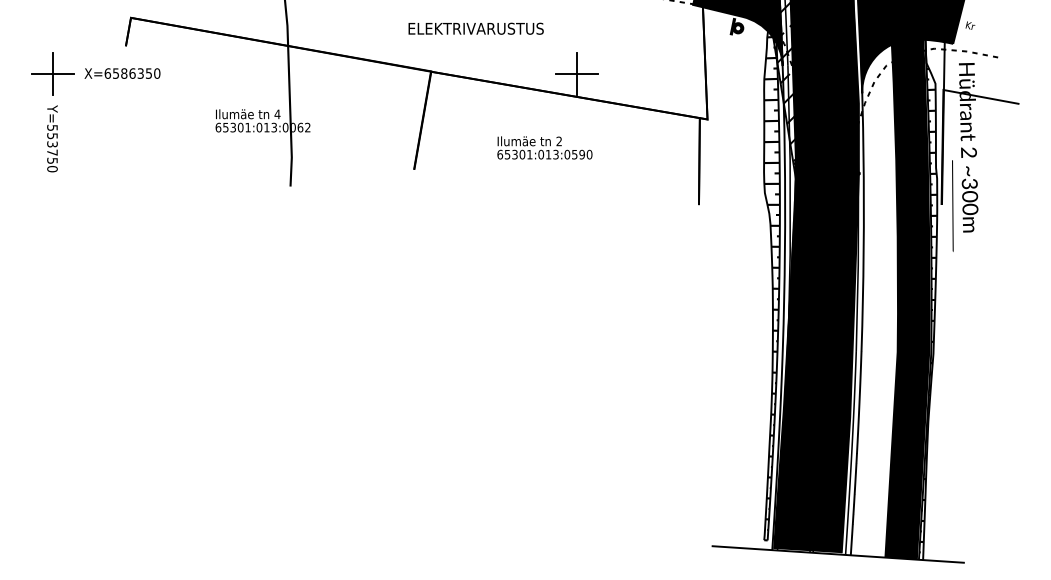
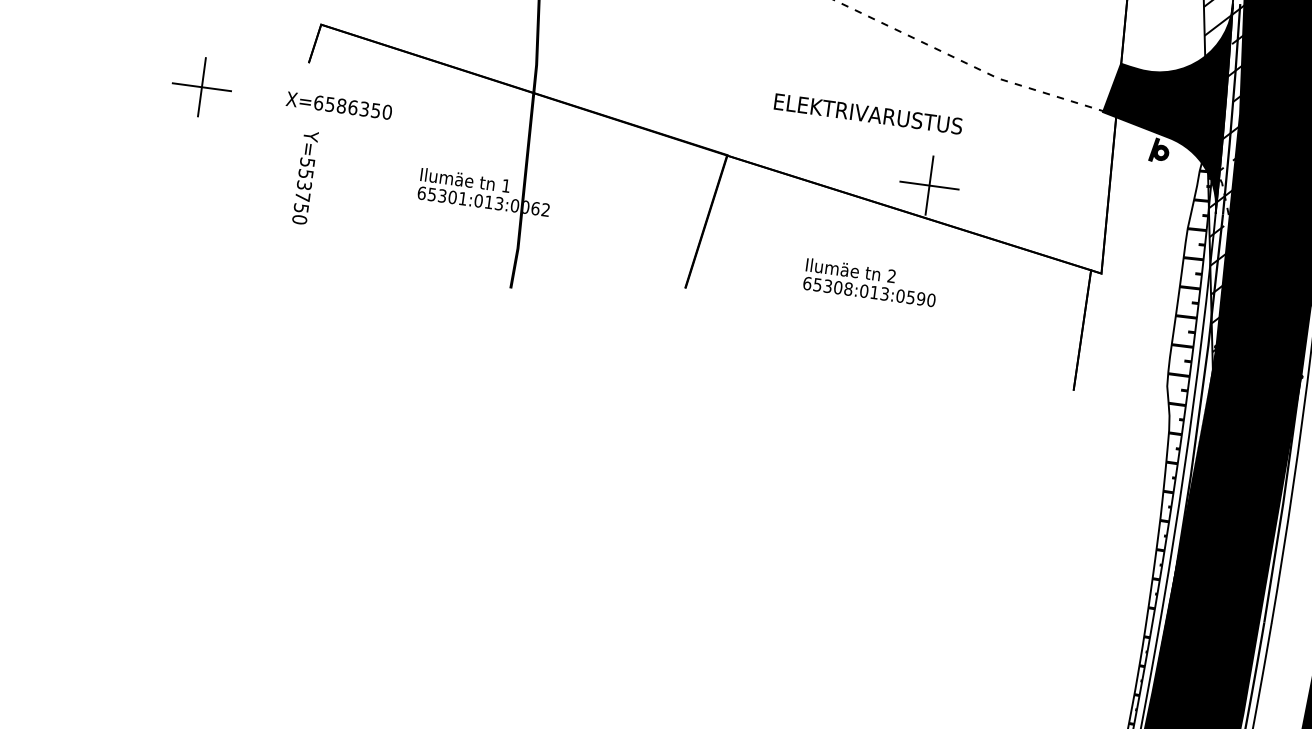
text: (475, 28) -> (867, 113), moved
text: (122, 73) -> (339, 105), moved
text: (277, 114) -> (506, 186), 4 -> 1
text: (52, 138) -> (305, 177), moved
text: (529, 154) -> (848, 288), 65301:013:0590 -> 65308:013:0590

